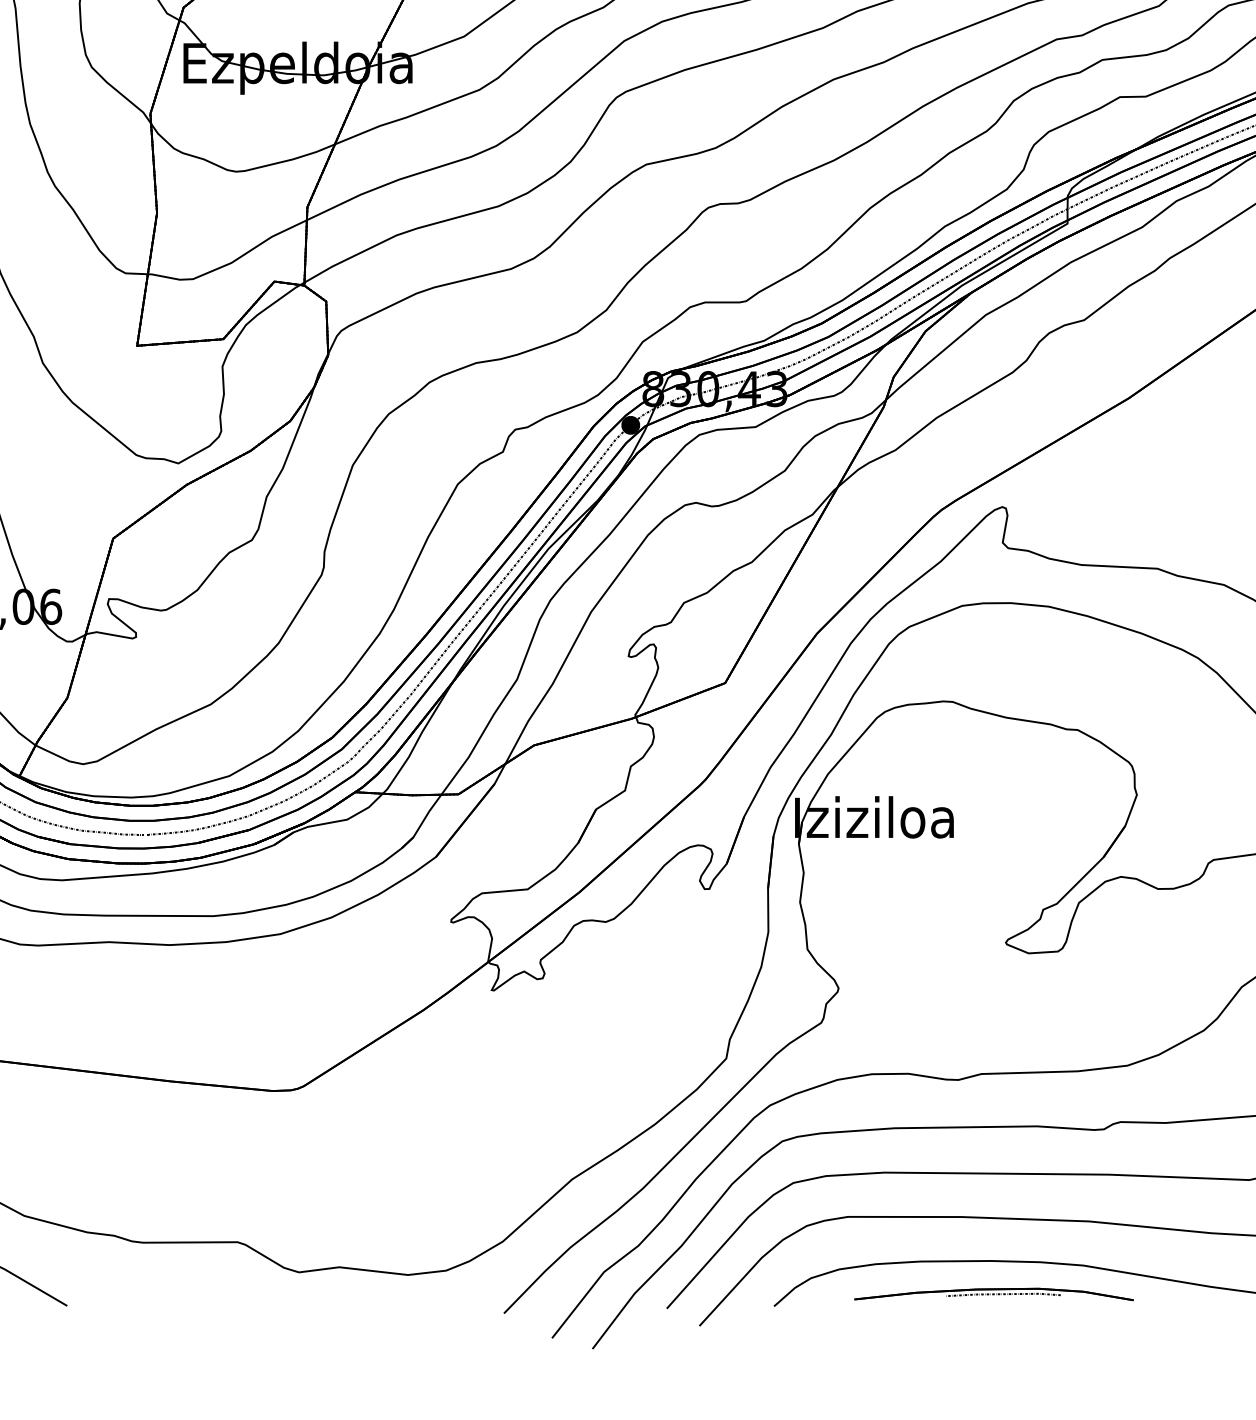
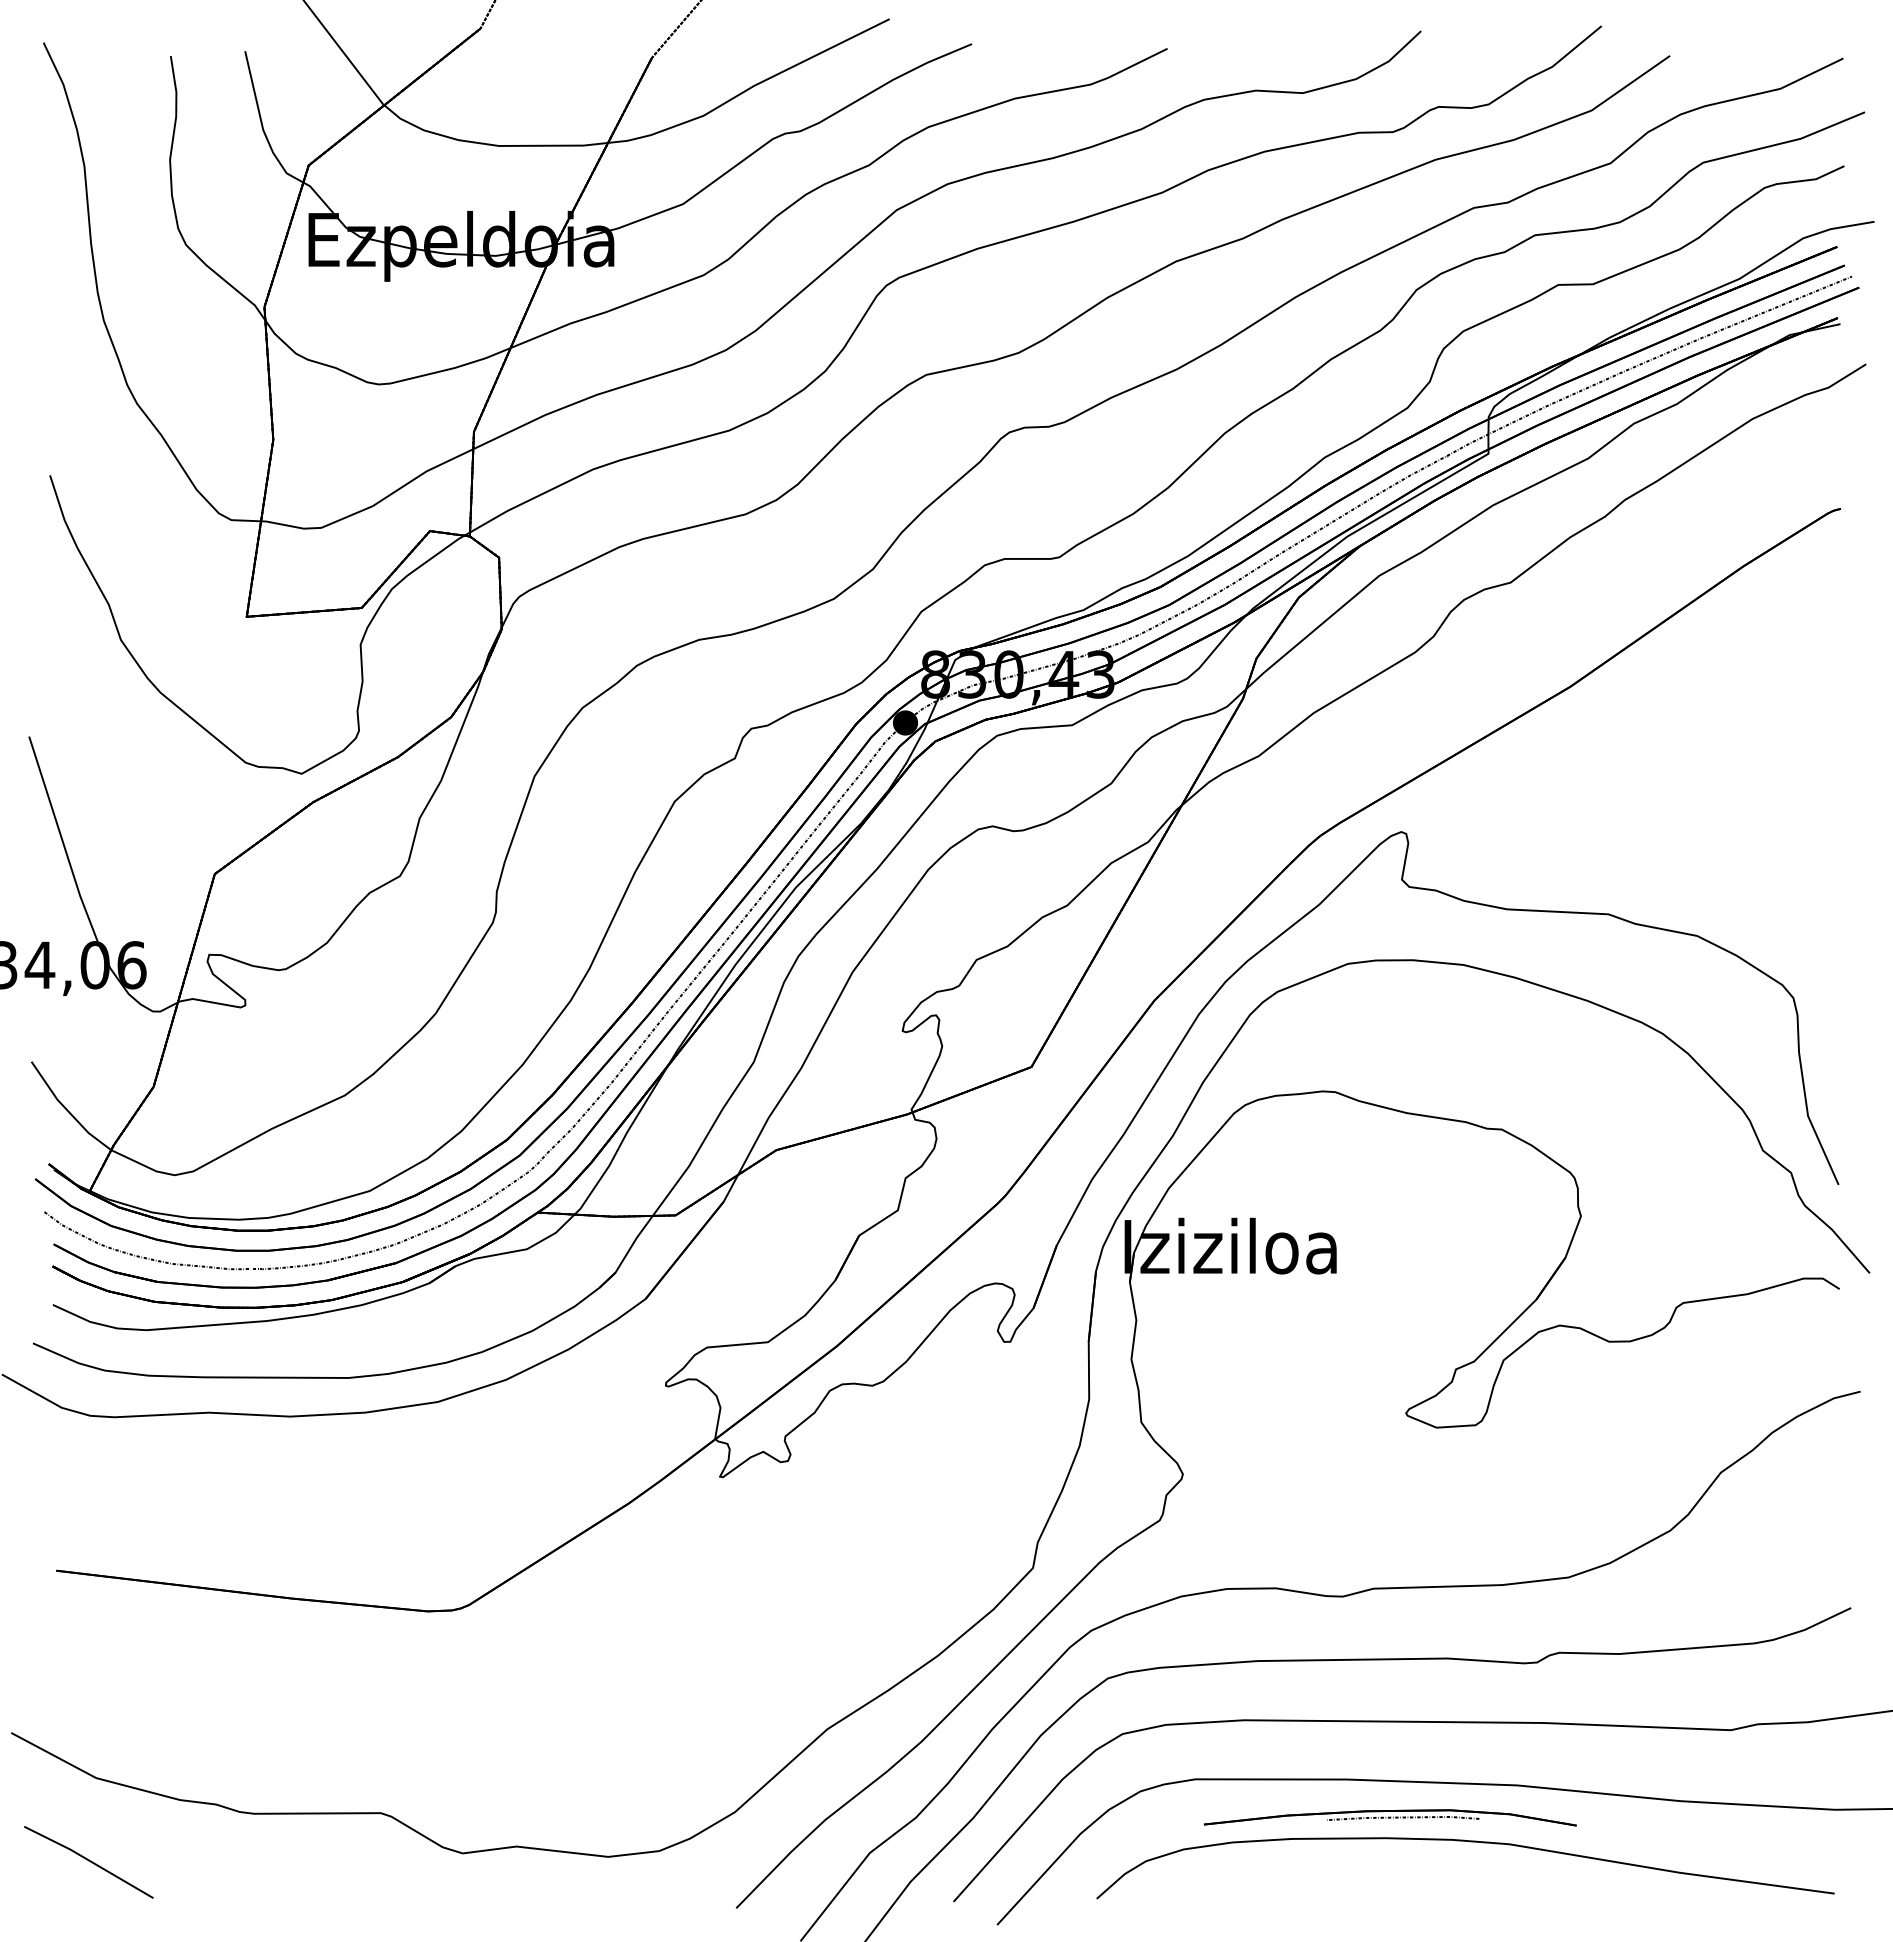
part: (993, 1294) -> (1389, 1817), moved

